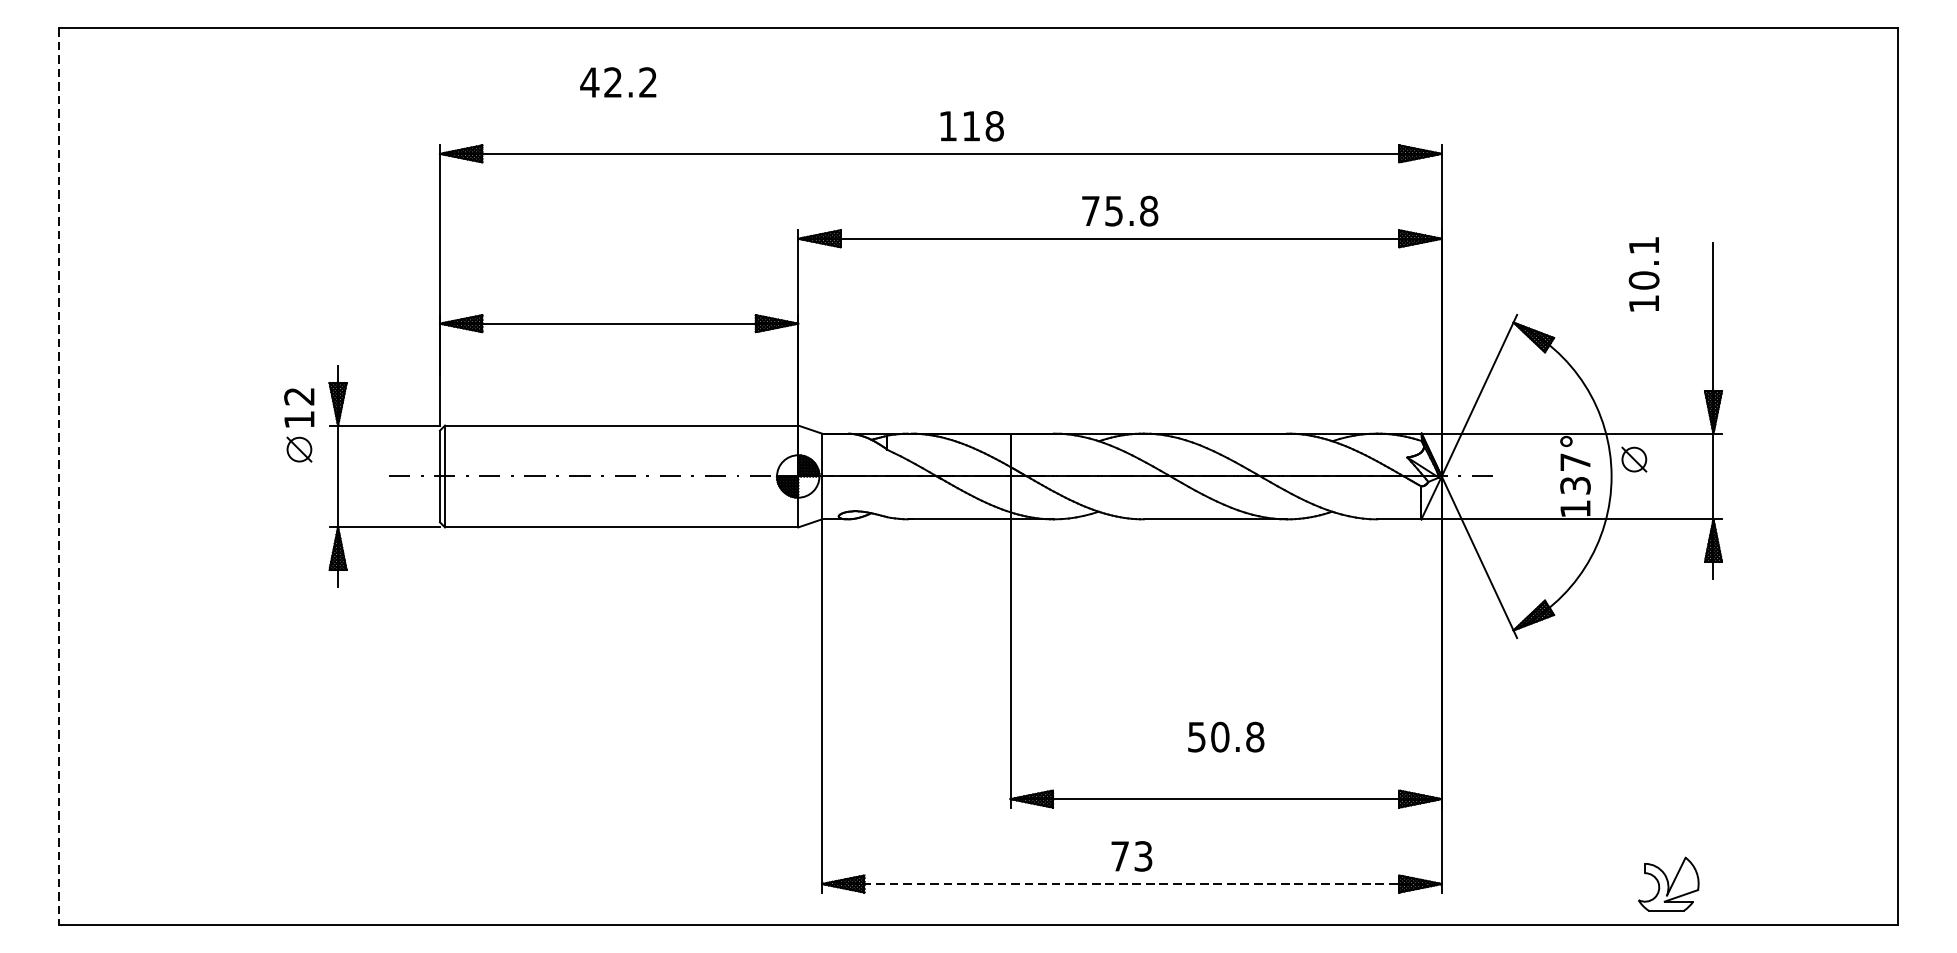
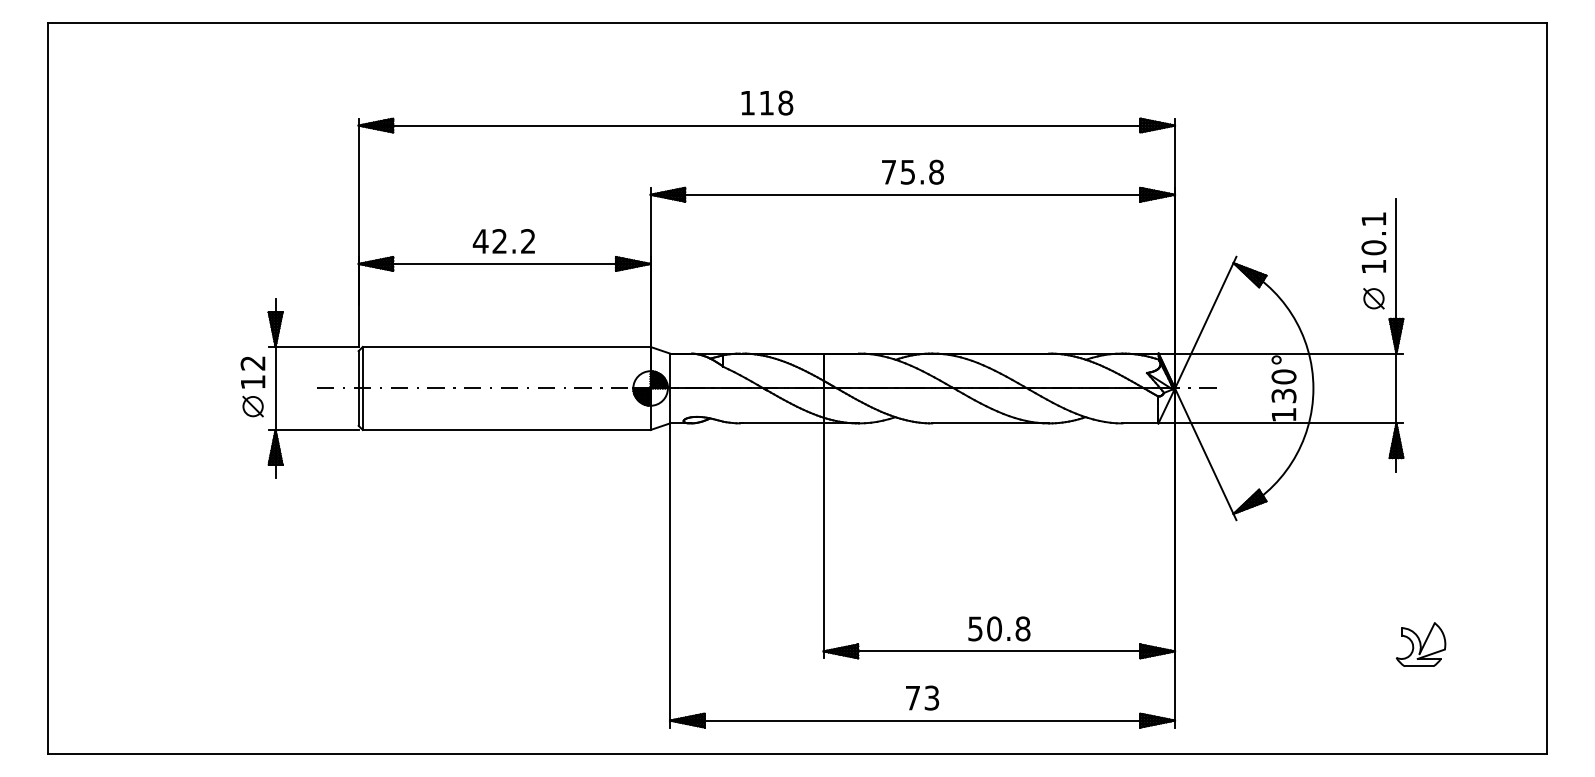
text: (617, 82) -> (503, 241), moved
text: (972, 125) -> (767, 102), moved
text: (1643, 274) -> (1373, 242), moved
part: (298, 424) -> (252, 386), moved
part: (1633, 459) -> (1373, 298), moved
text: (1574, 461) -> (1283, 376), 137° -> 130°
line: (58, 476) -> (47, 388), dashed -> solid
text: (1226, 736) -> (999, 628), moved
line: (1131, 883) -> (922, 720), dashed -> solid
part: (1668, 883) -> (1420, 644), moved

